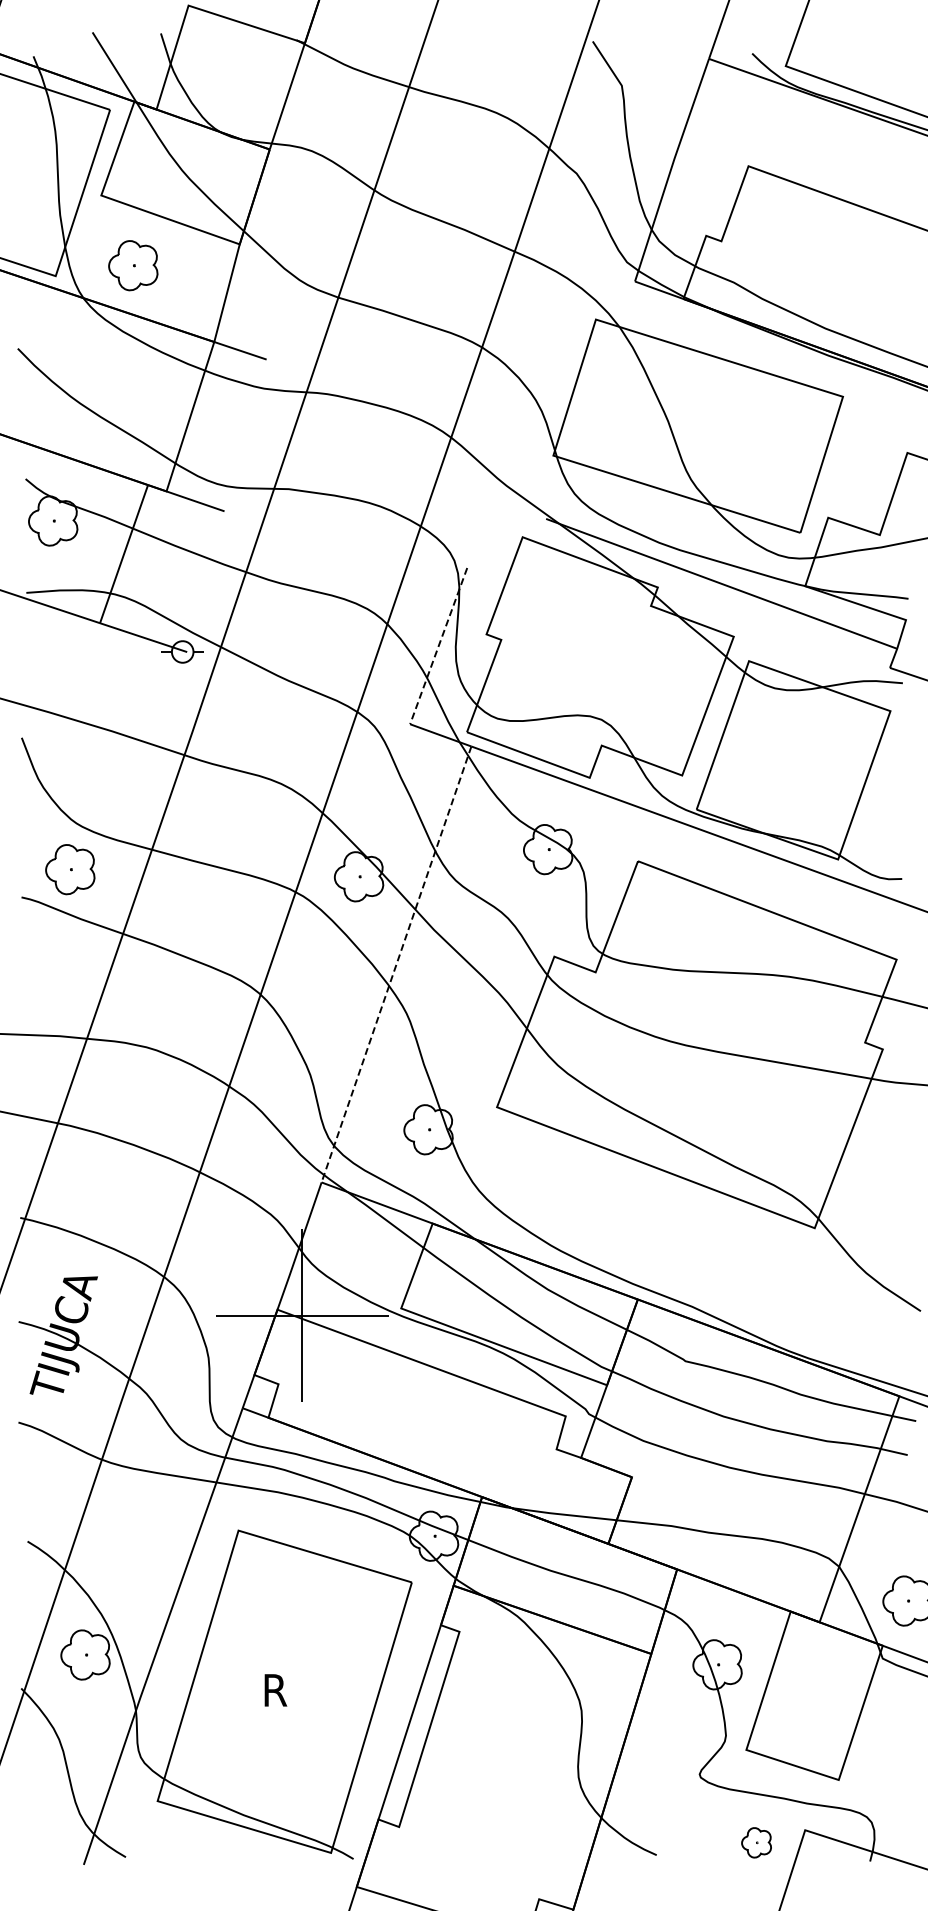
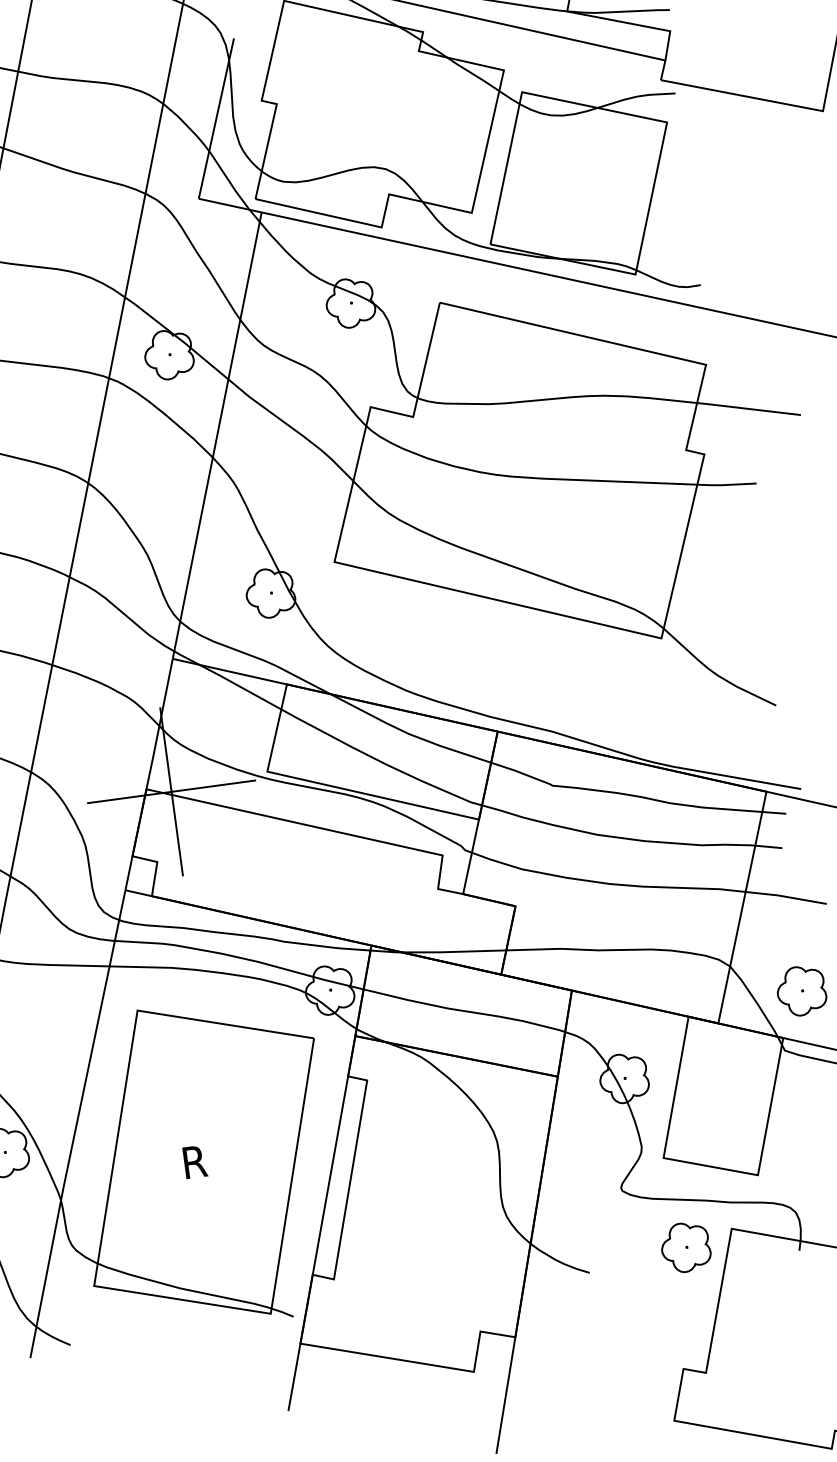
line: (438, 646) -> (216, 118), dashed -> solid
line: (396, 964) -> (217, 435), dashed -> solid
part: (756, 1842) -> (685, 1247), size x1.67

